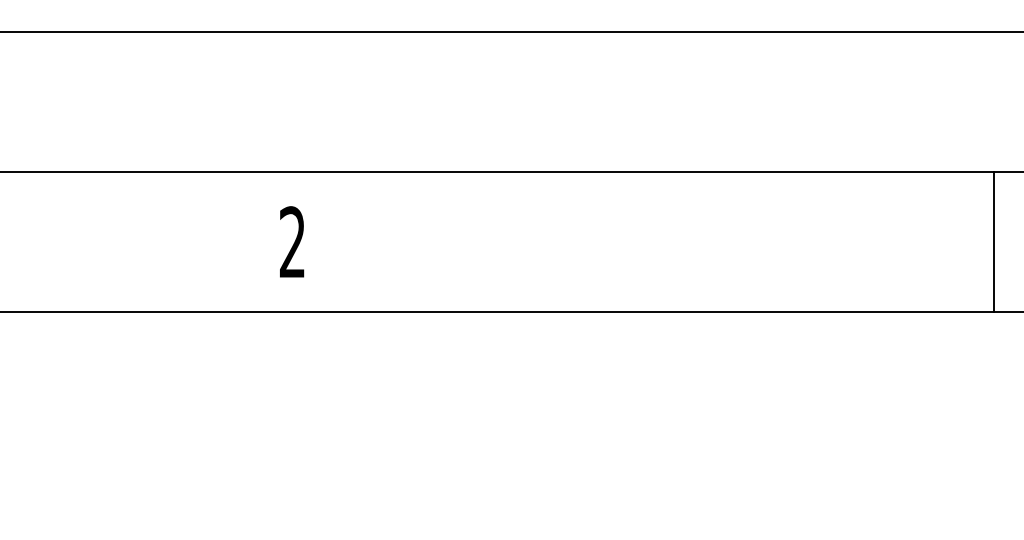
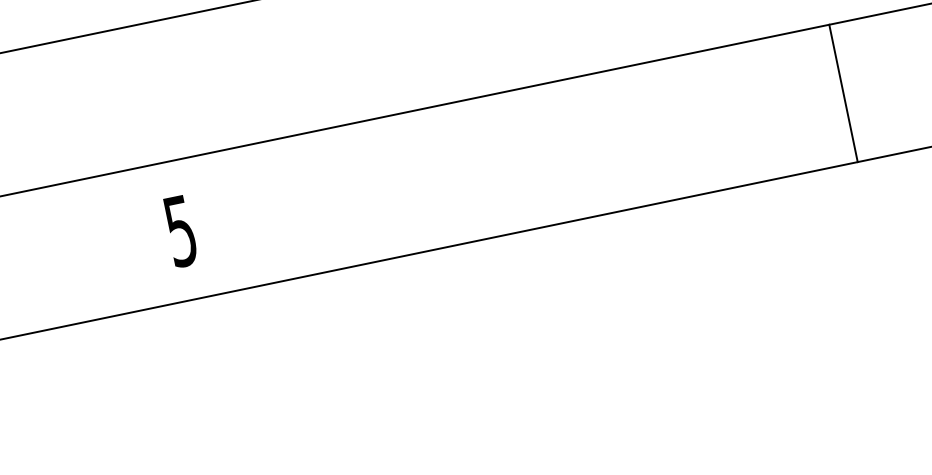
line: (993, 241) -> (843, 93), moved
text: (292, 242) -> (180, 231), 2 -> 5

